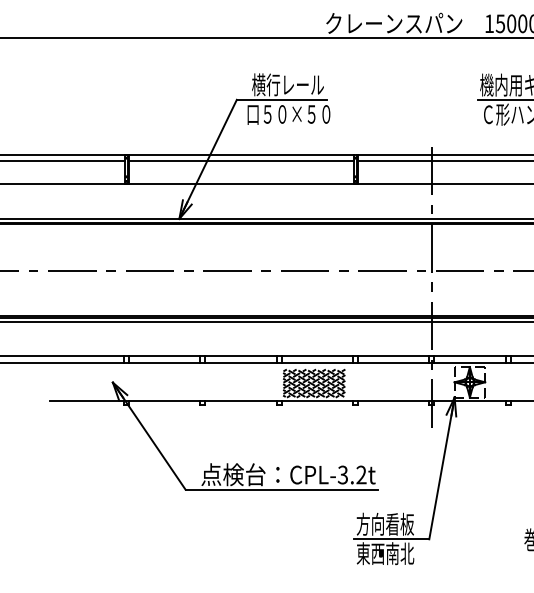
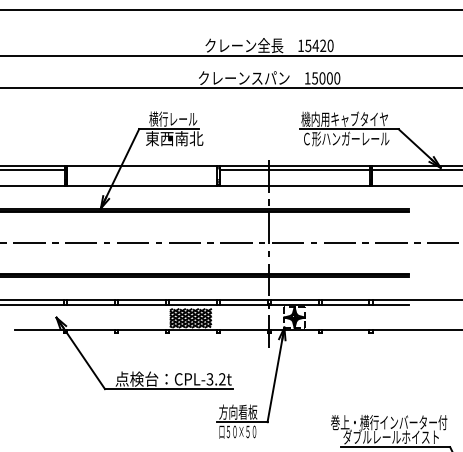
text: (289, 113) -> (174, 138), 口５０×５０ -> 東西南北
line: (241, 160) -> (142, 169), removed
text: (385, 553) -> (238, 431), 東西南北 -> 口５０×５０

